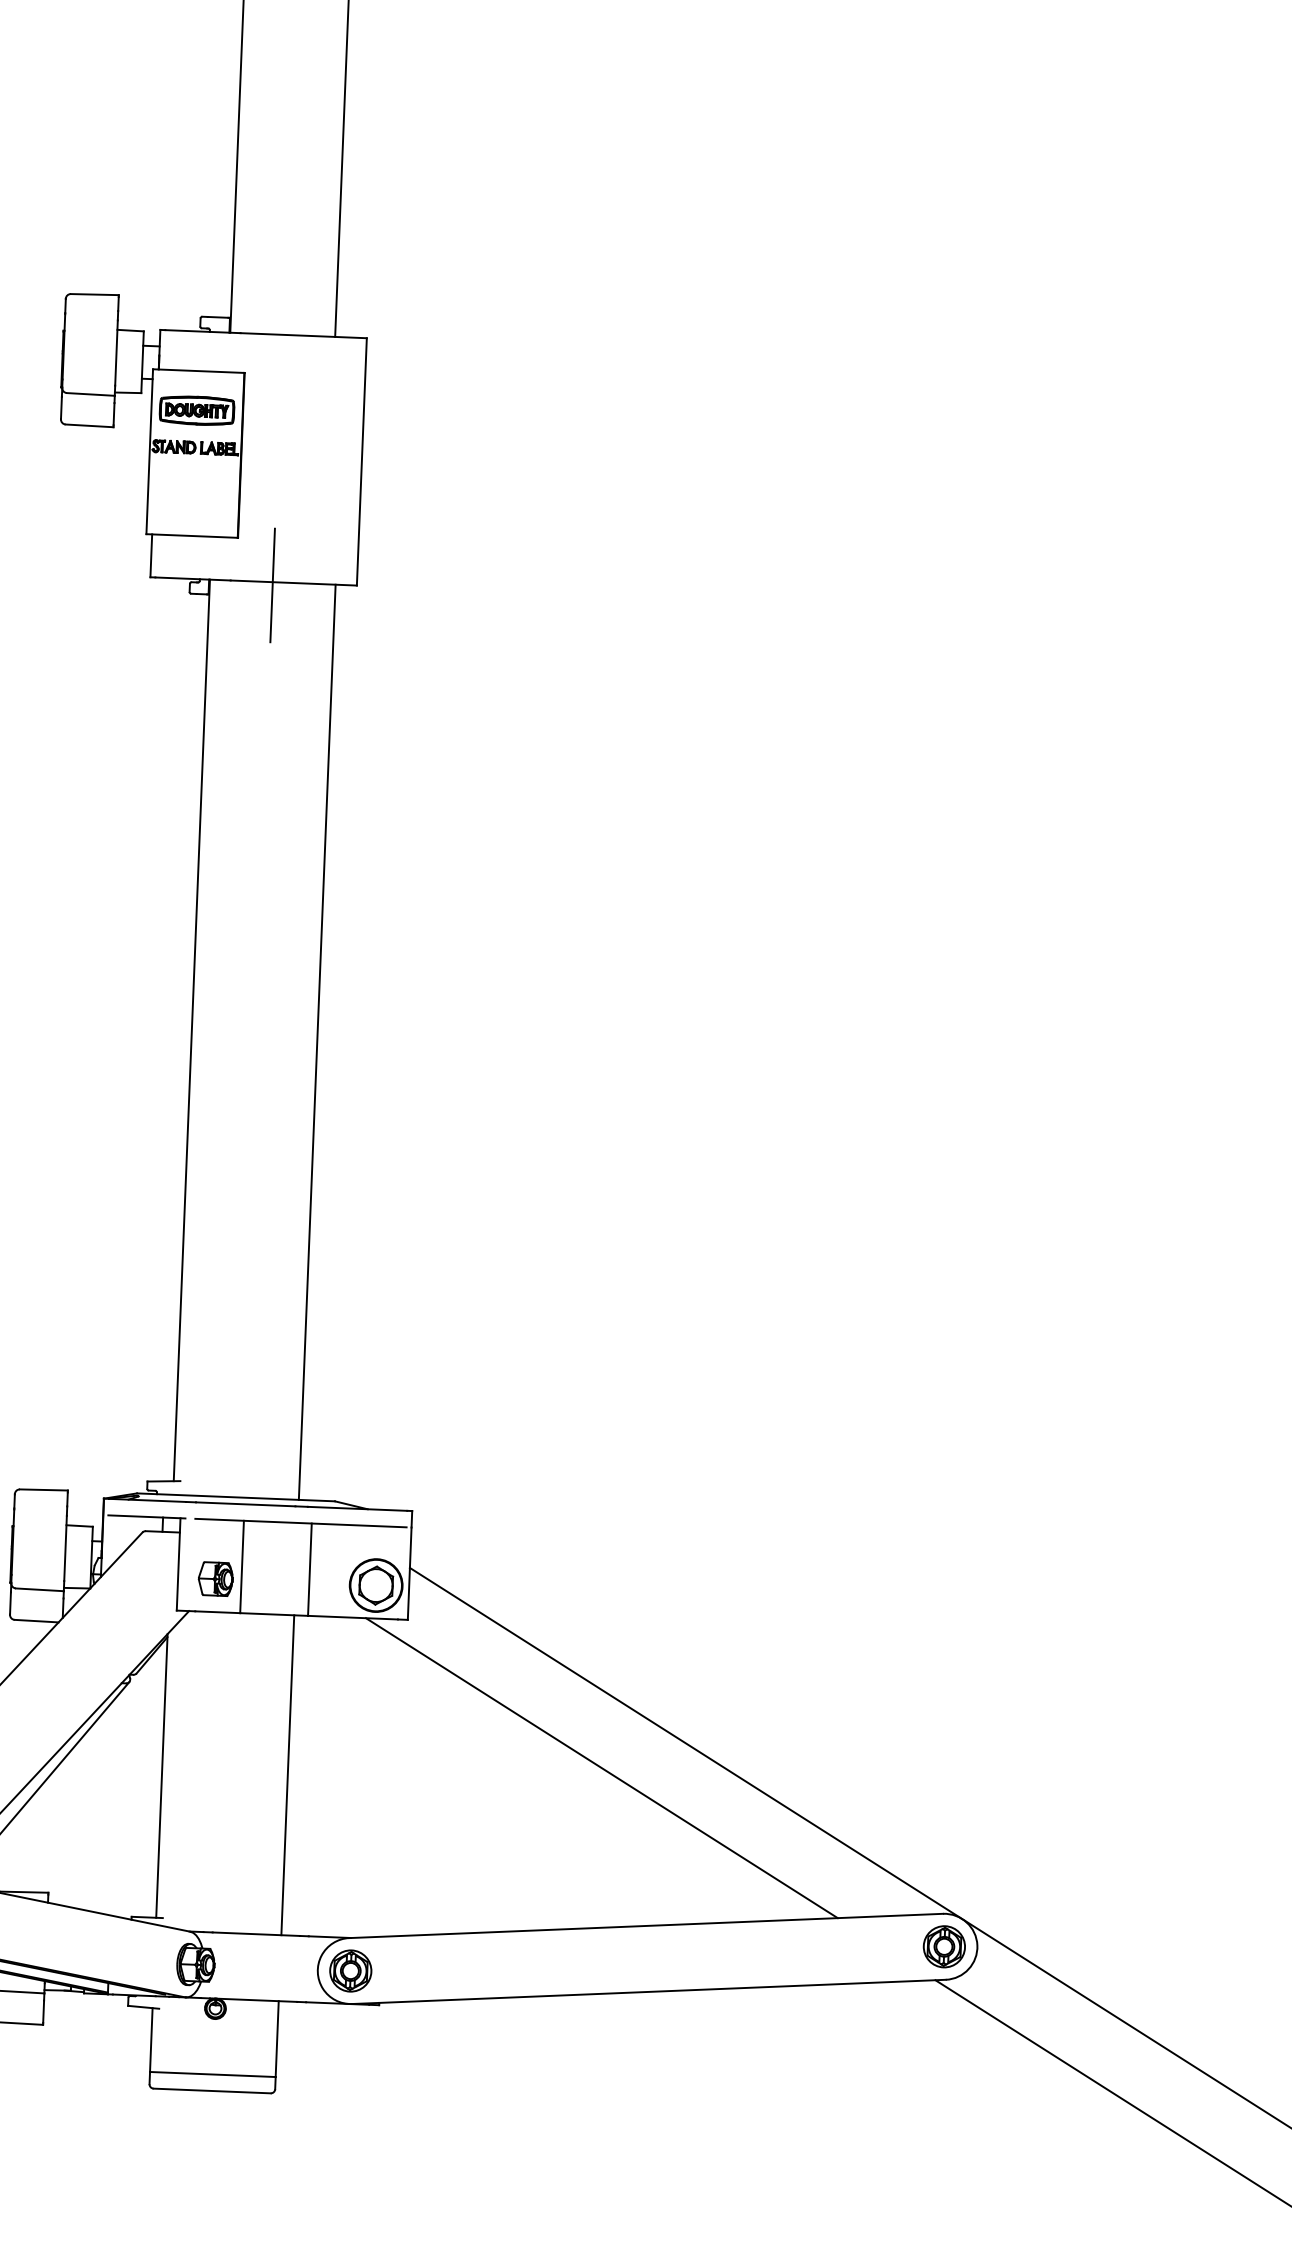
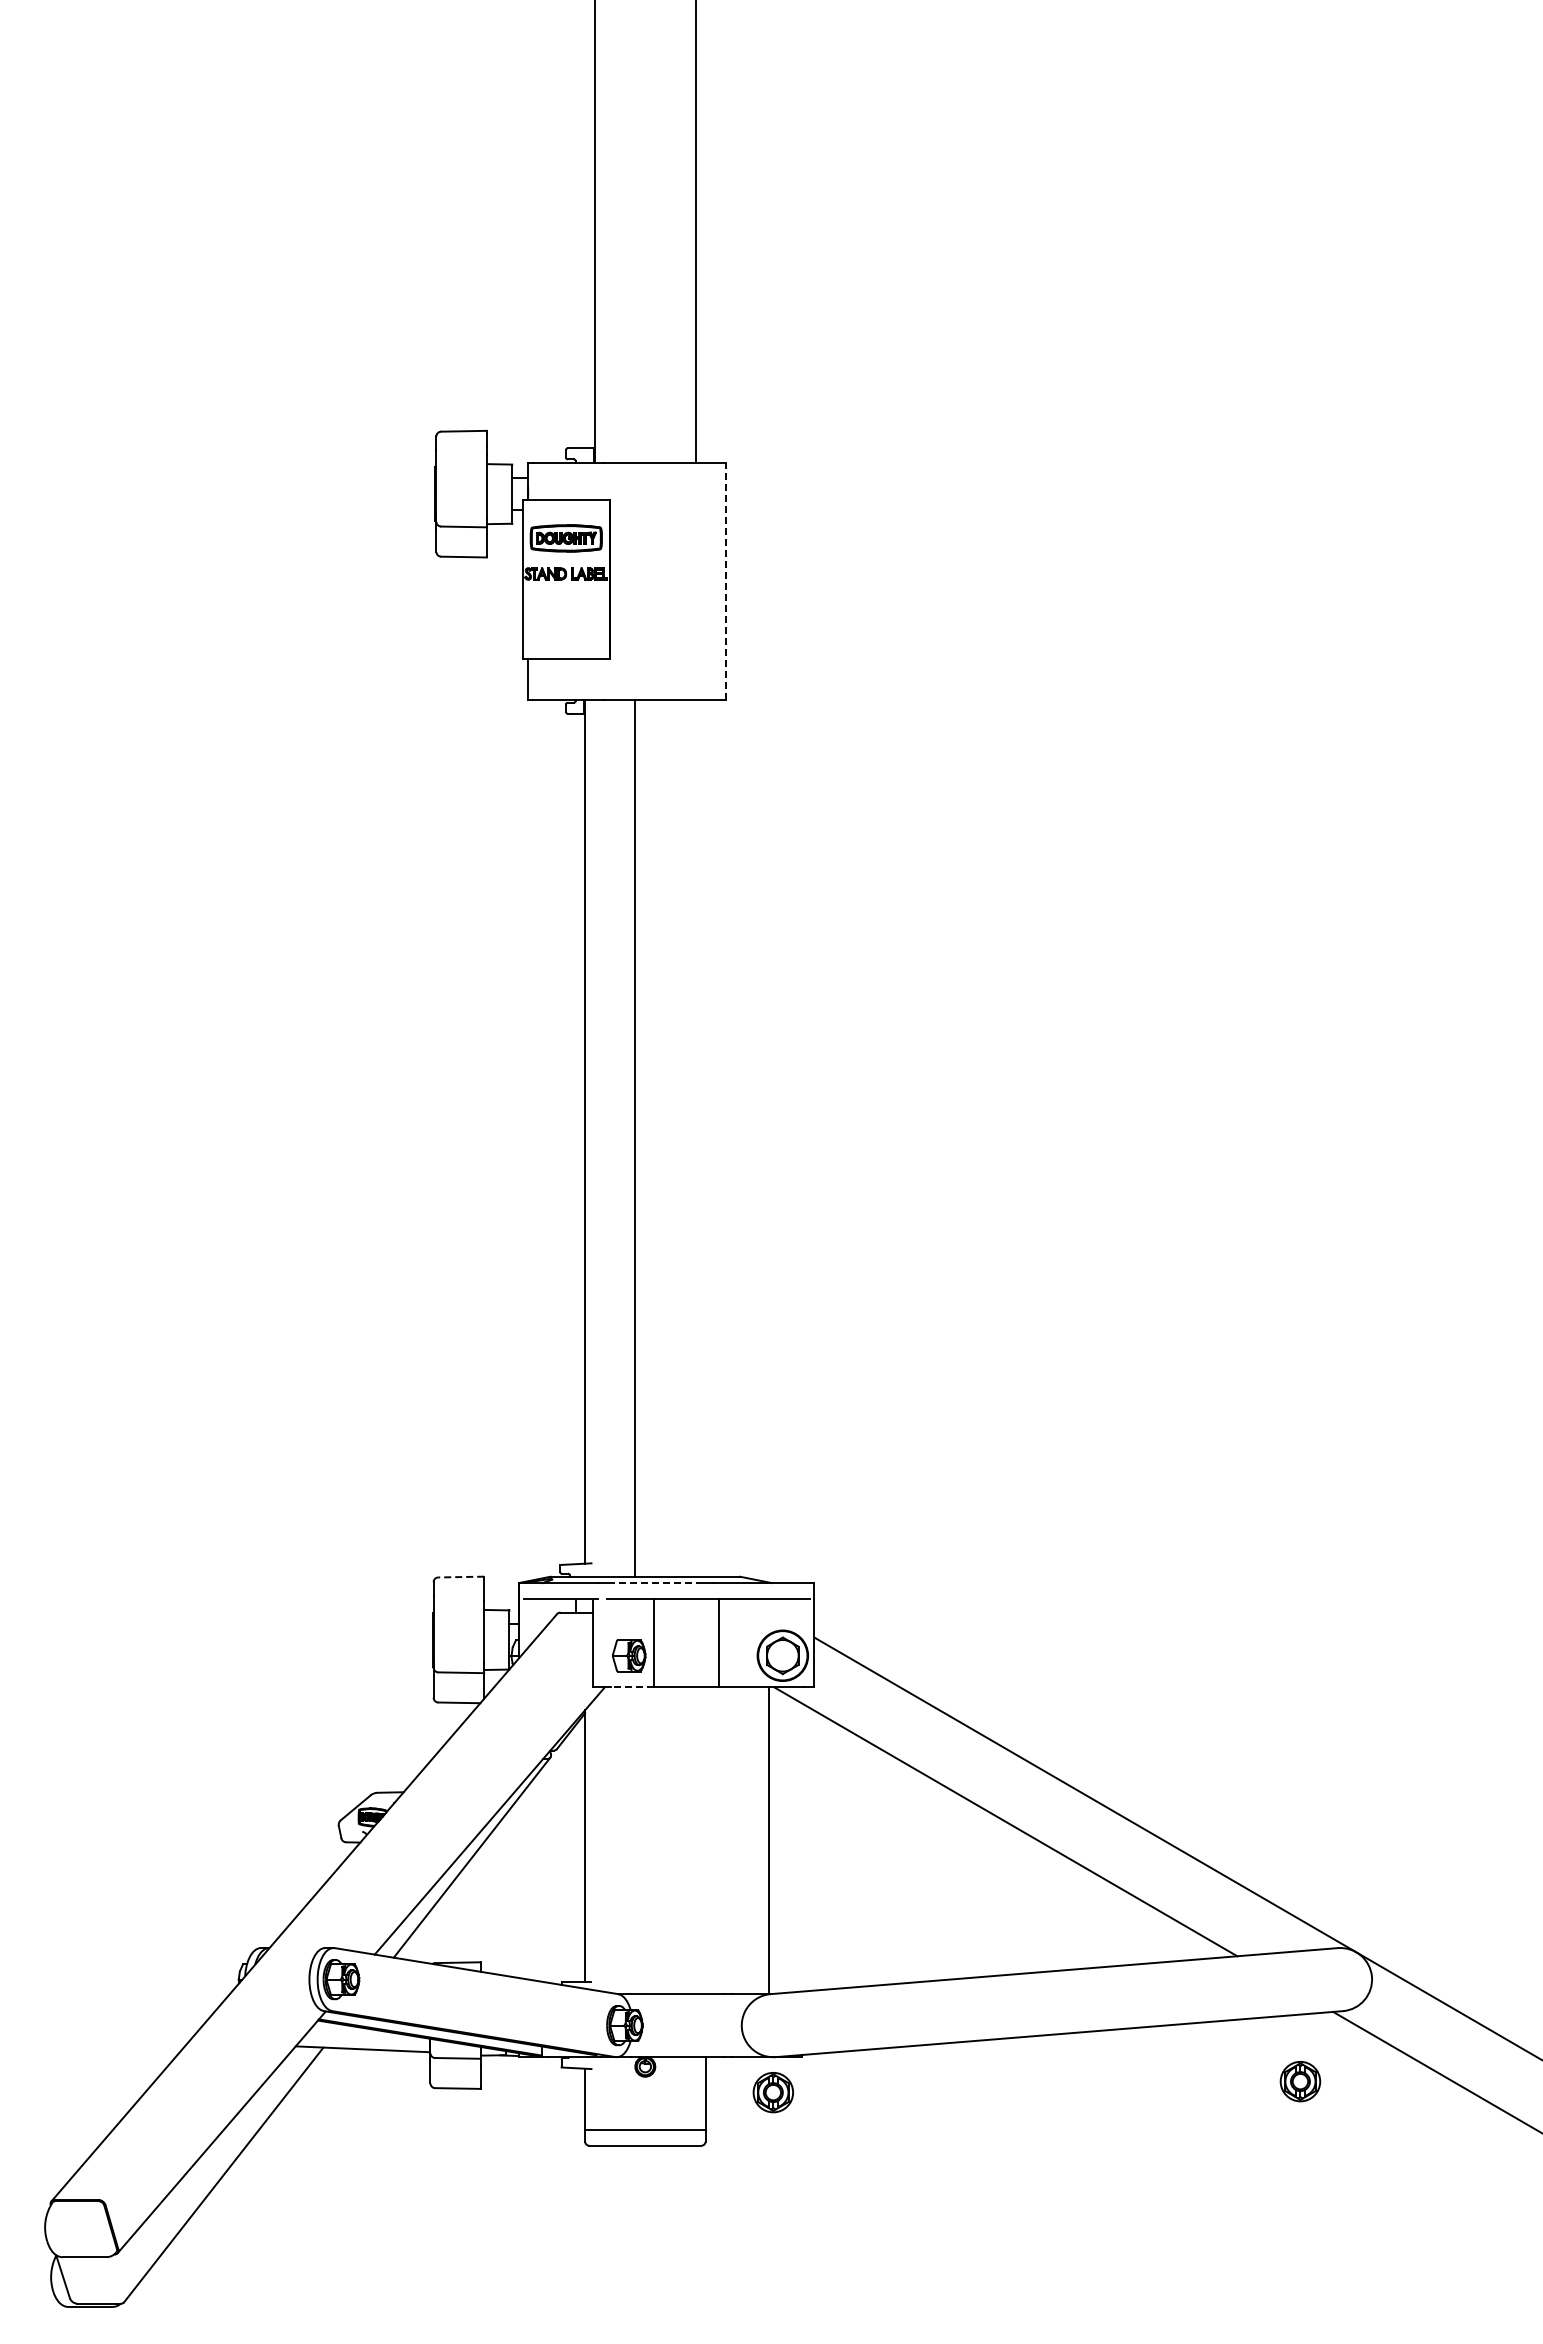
line: (361, 462) -> (725, 581), solid -> dashed
line: (272, 585) -> (645, 702), removed
line: (317, 1041) -> (634, 1137), moved
line: (44, 1490) -> (461, 1577), solid -> dashed
line: (245, 1504) -> (654, 1583), solid -> dashed
line: (217, 1612) -> (632, 1687), solid -> dashed
line: (287, 1775) -> (768, 1840), moved
part: (944, 1946) -> (1300, 2081), moved
part: (349, 1970) -> (772, 2092), moved

